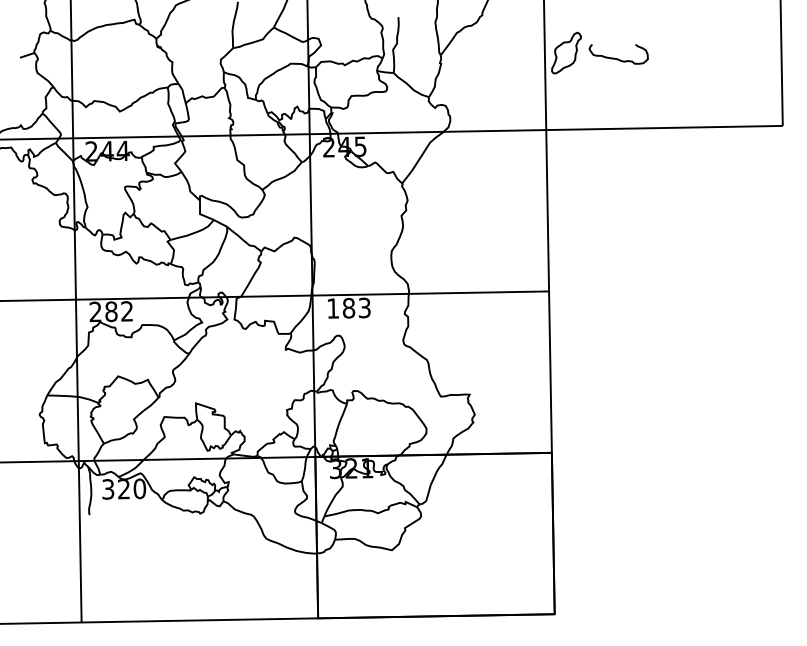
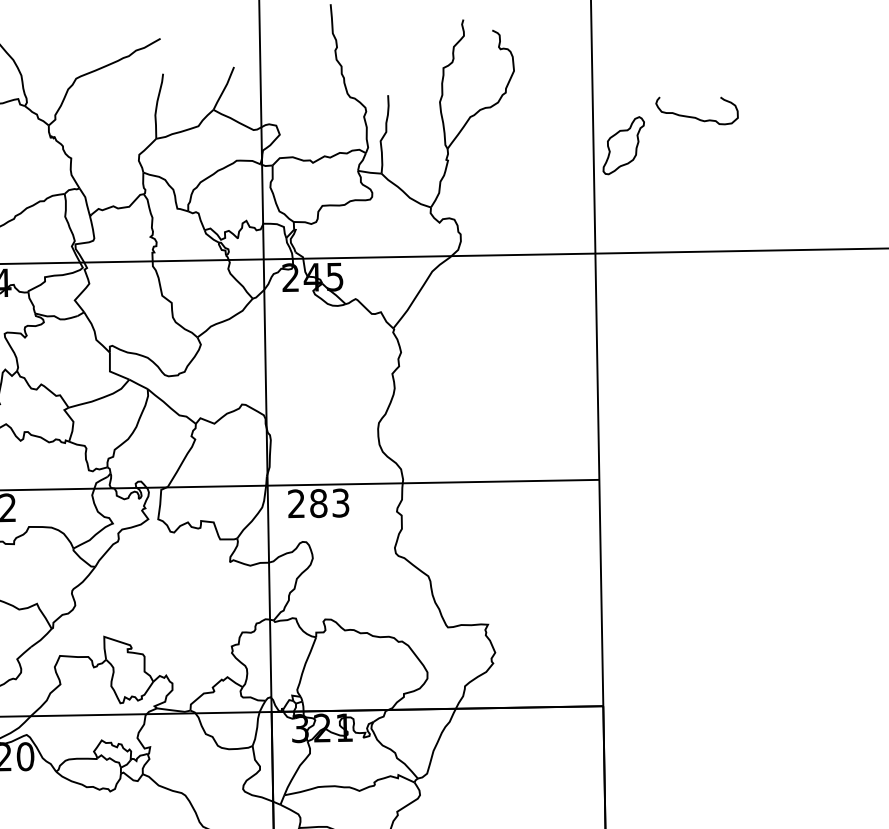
curve: (618, 58) -> (696, 116), moved
text: (332, 308) -> (295, 503), 183 -> 283

